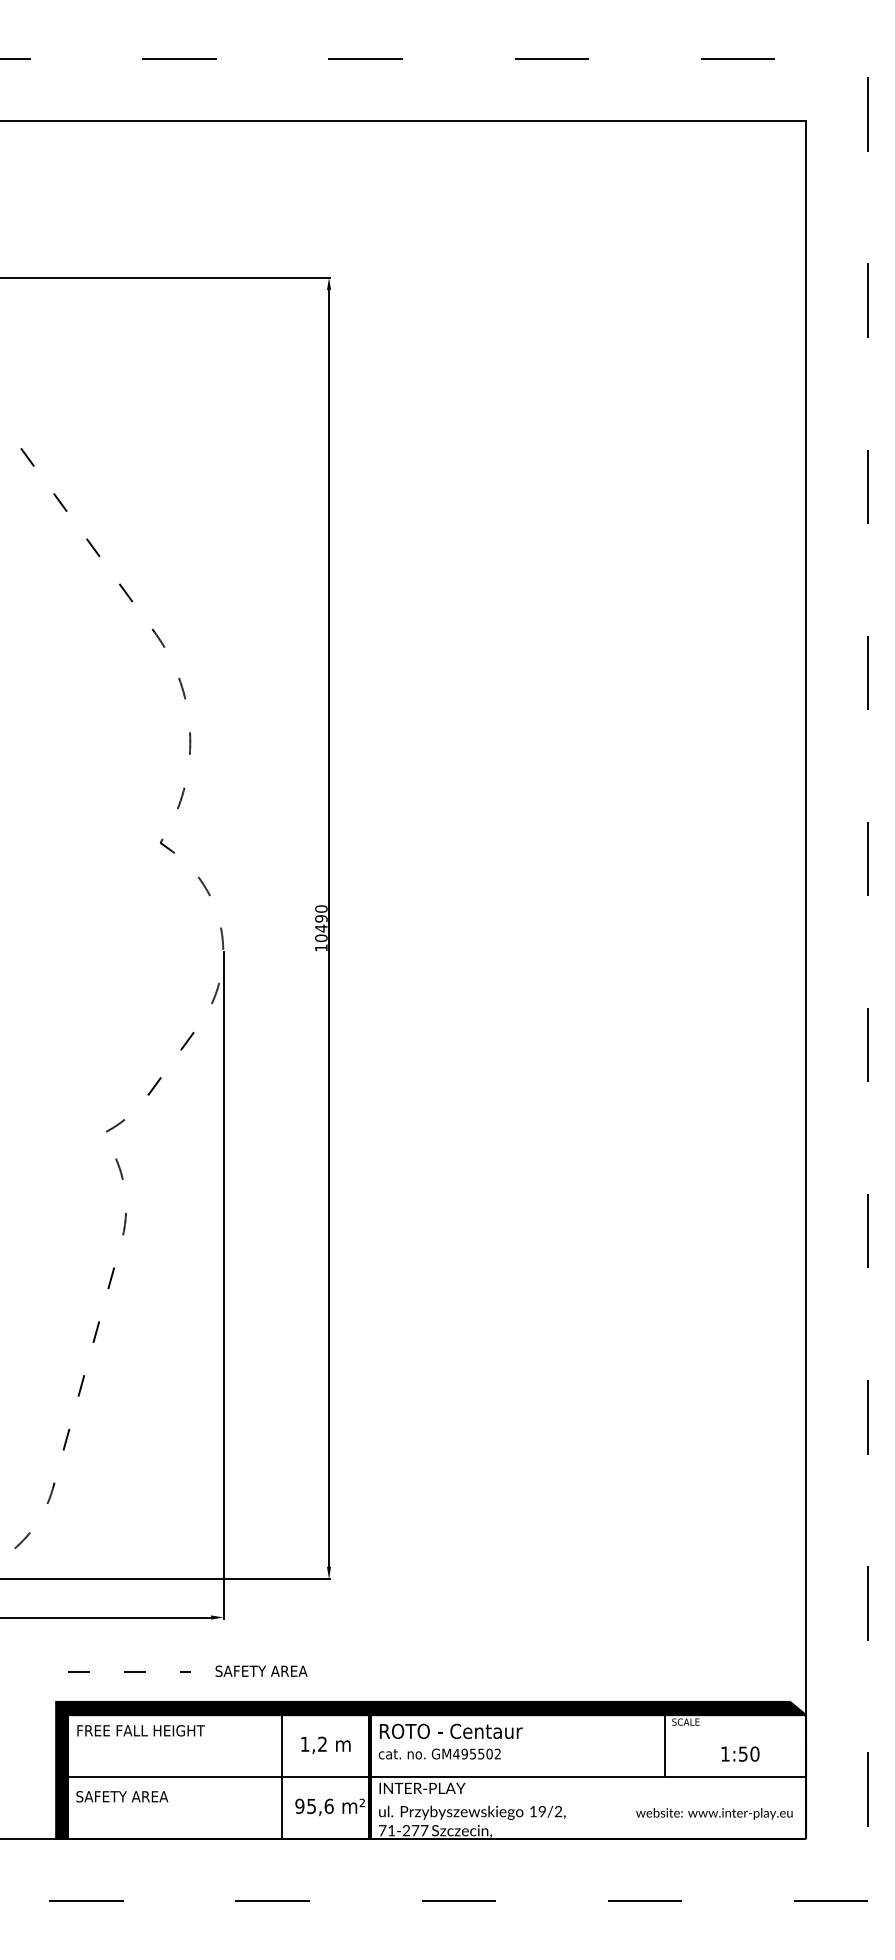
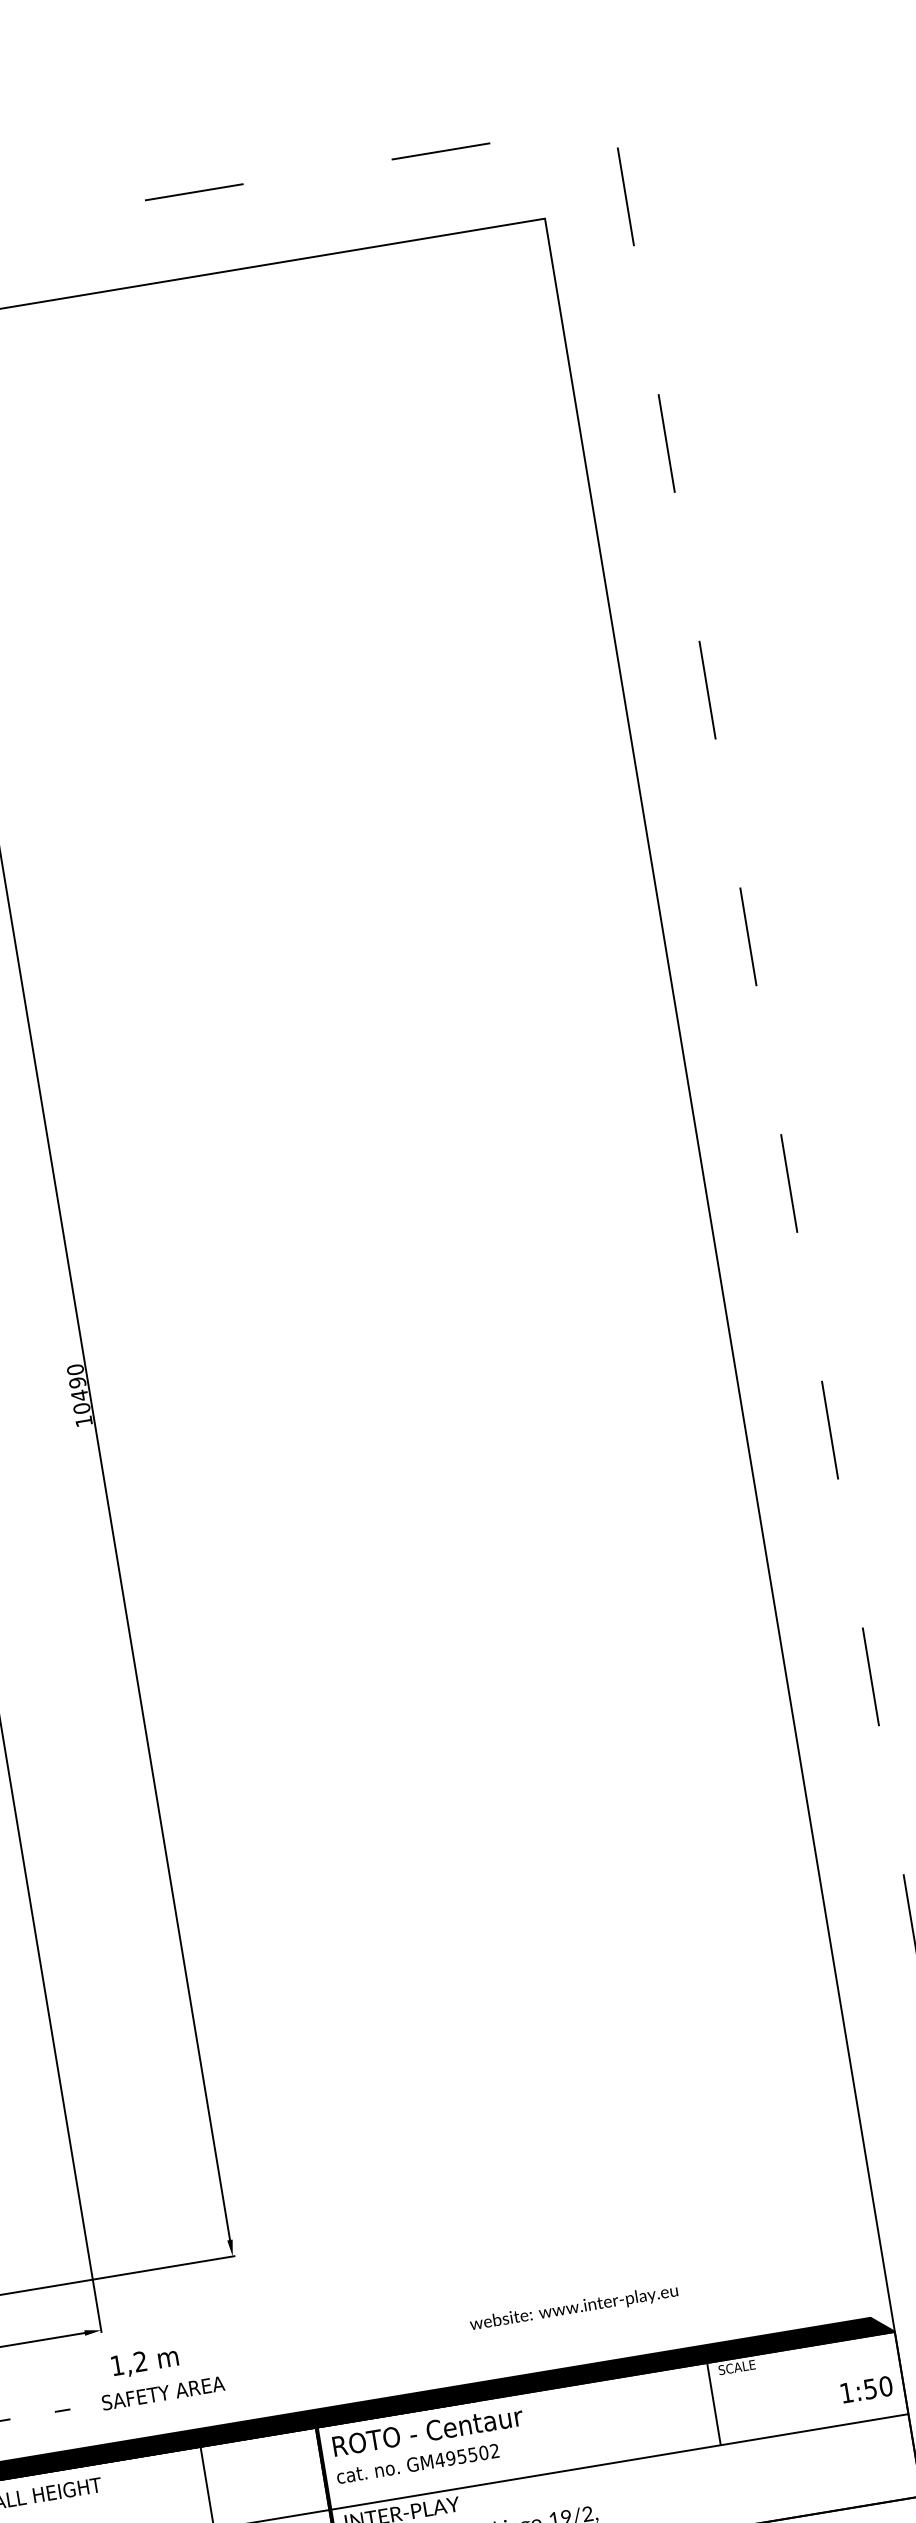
text: (325, 1744) -> (144, 2361), moved
text: (740, 1753) -> (866, 2388), moved
text: (714, 1813) -> (574, 2307), moved

